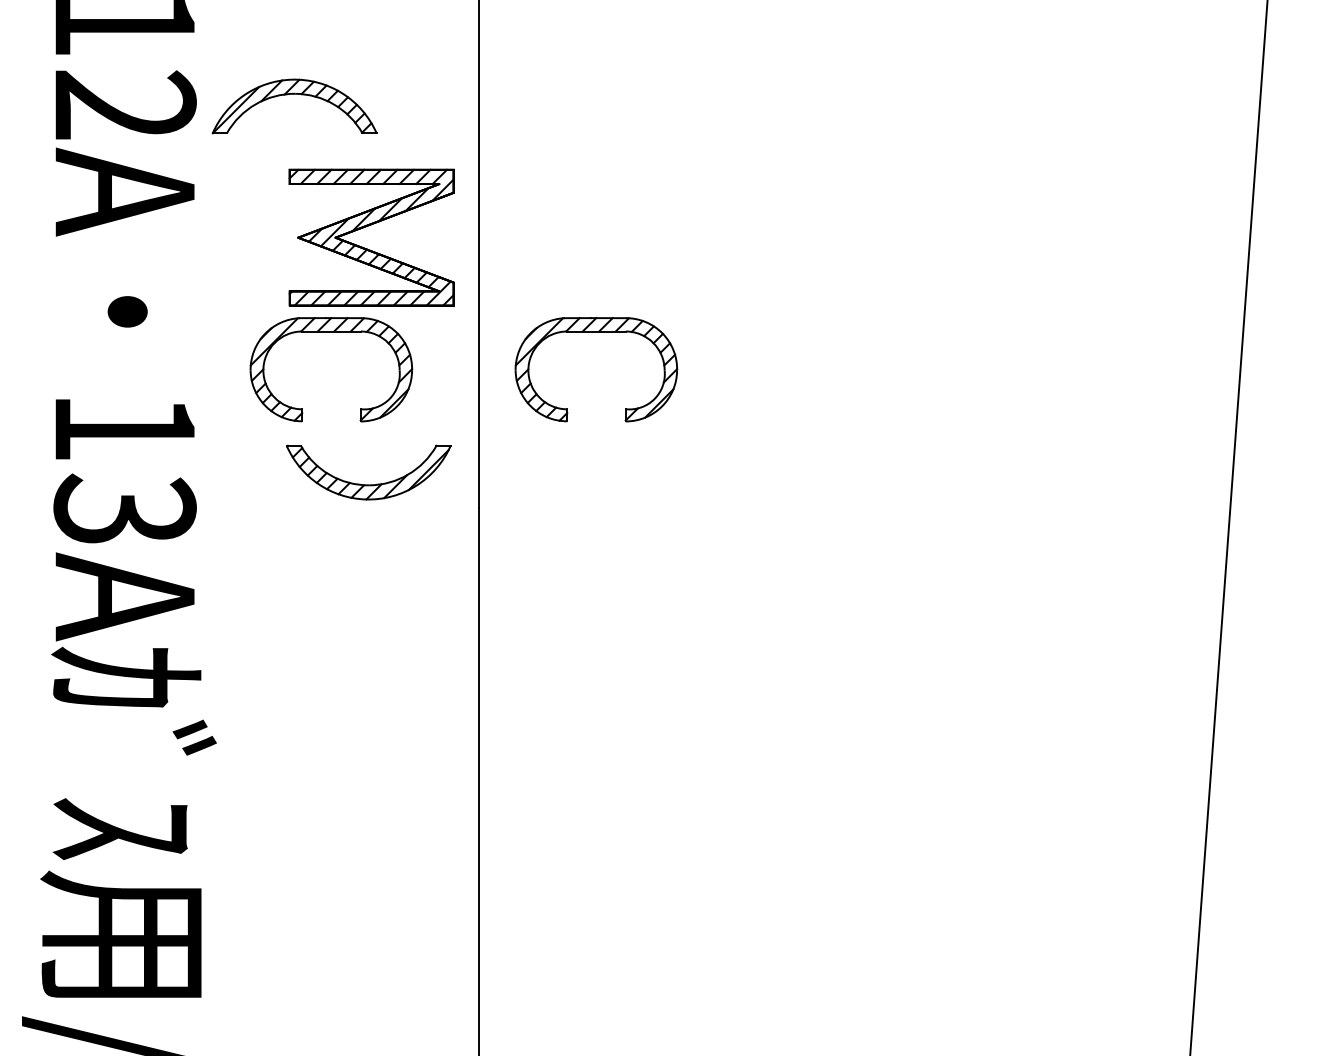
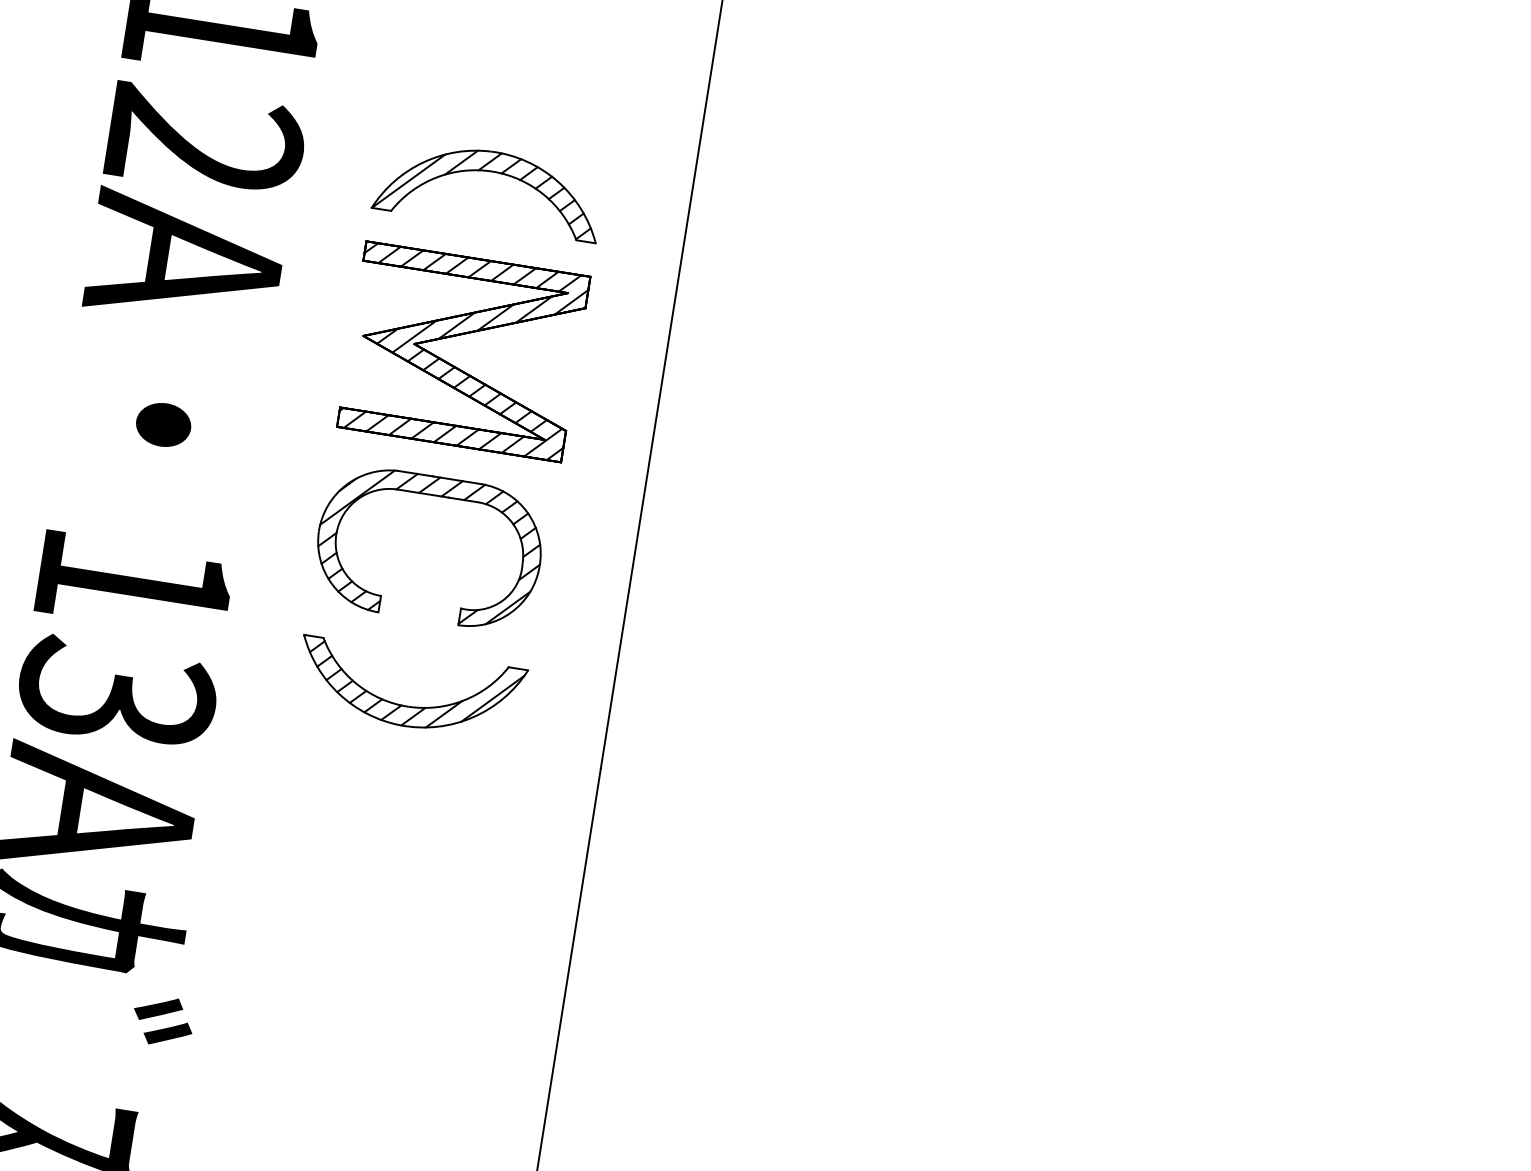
part: (294, 94) -> (491, 172), moved
part: (366, 227) -> (458, 336), moved
part: (596, 332) -> (799, 554), removed
part: (368, 484) -> (407, 705), moved

